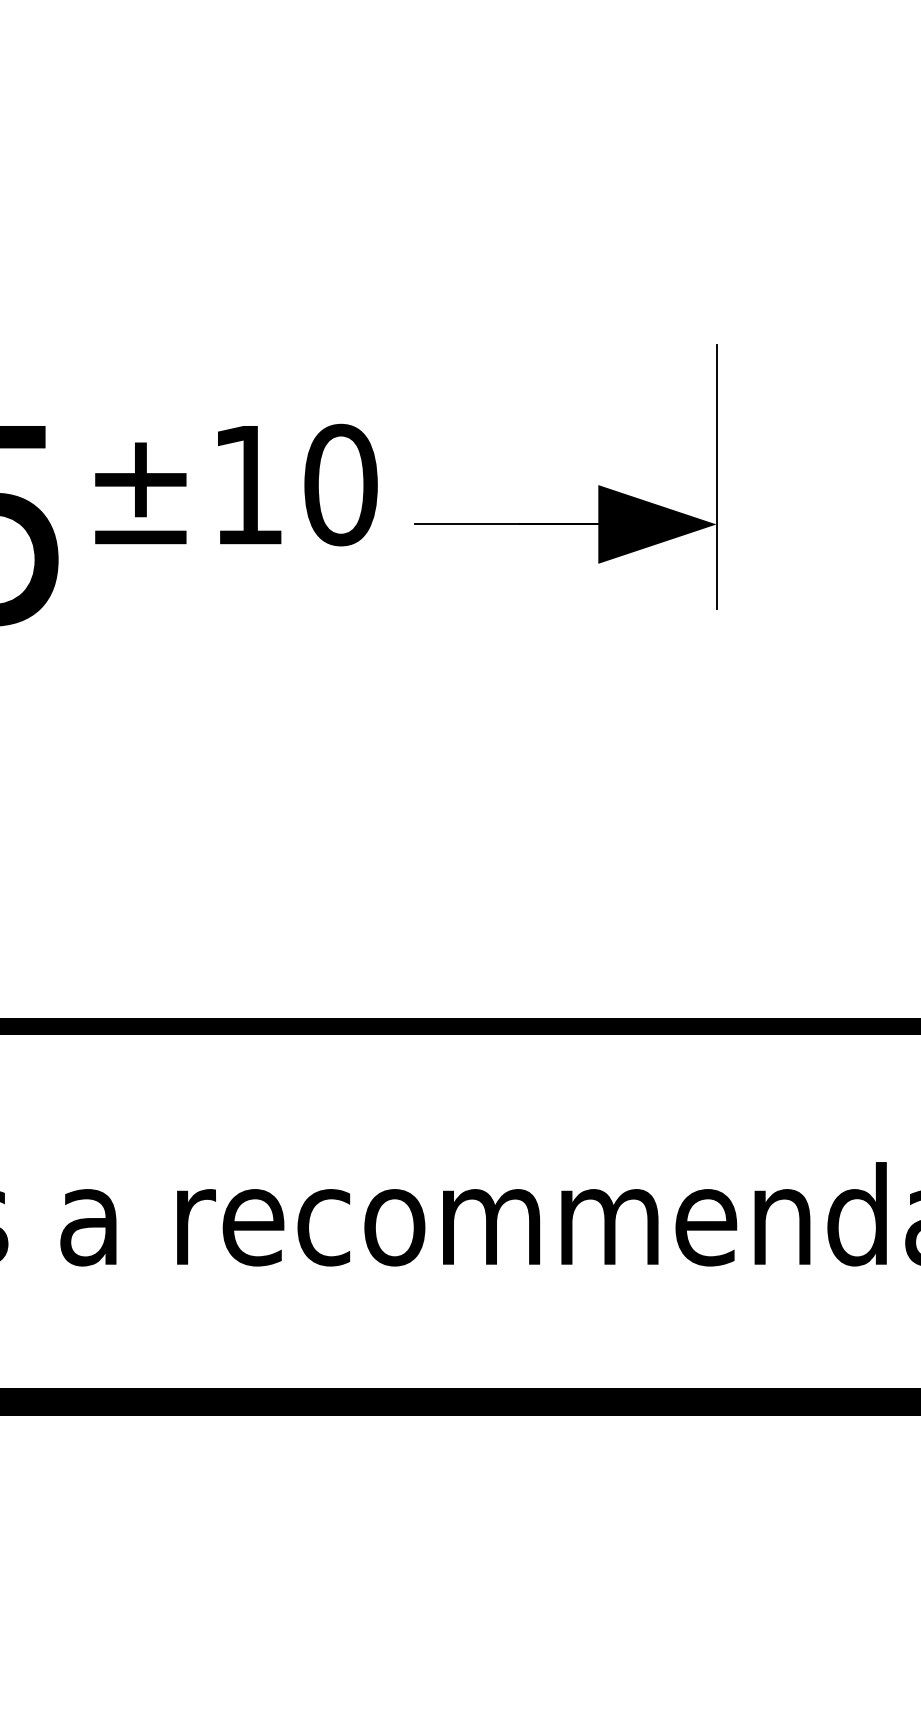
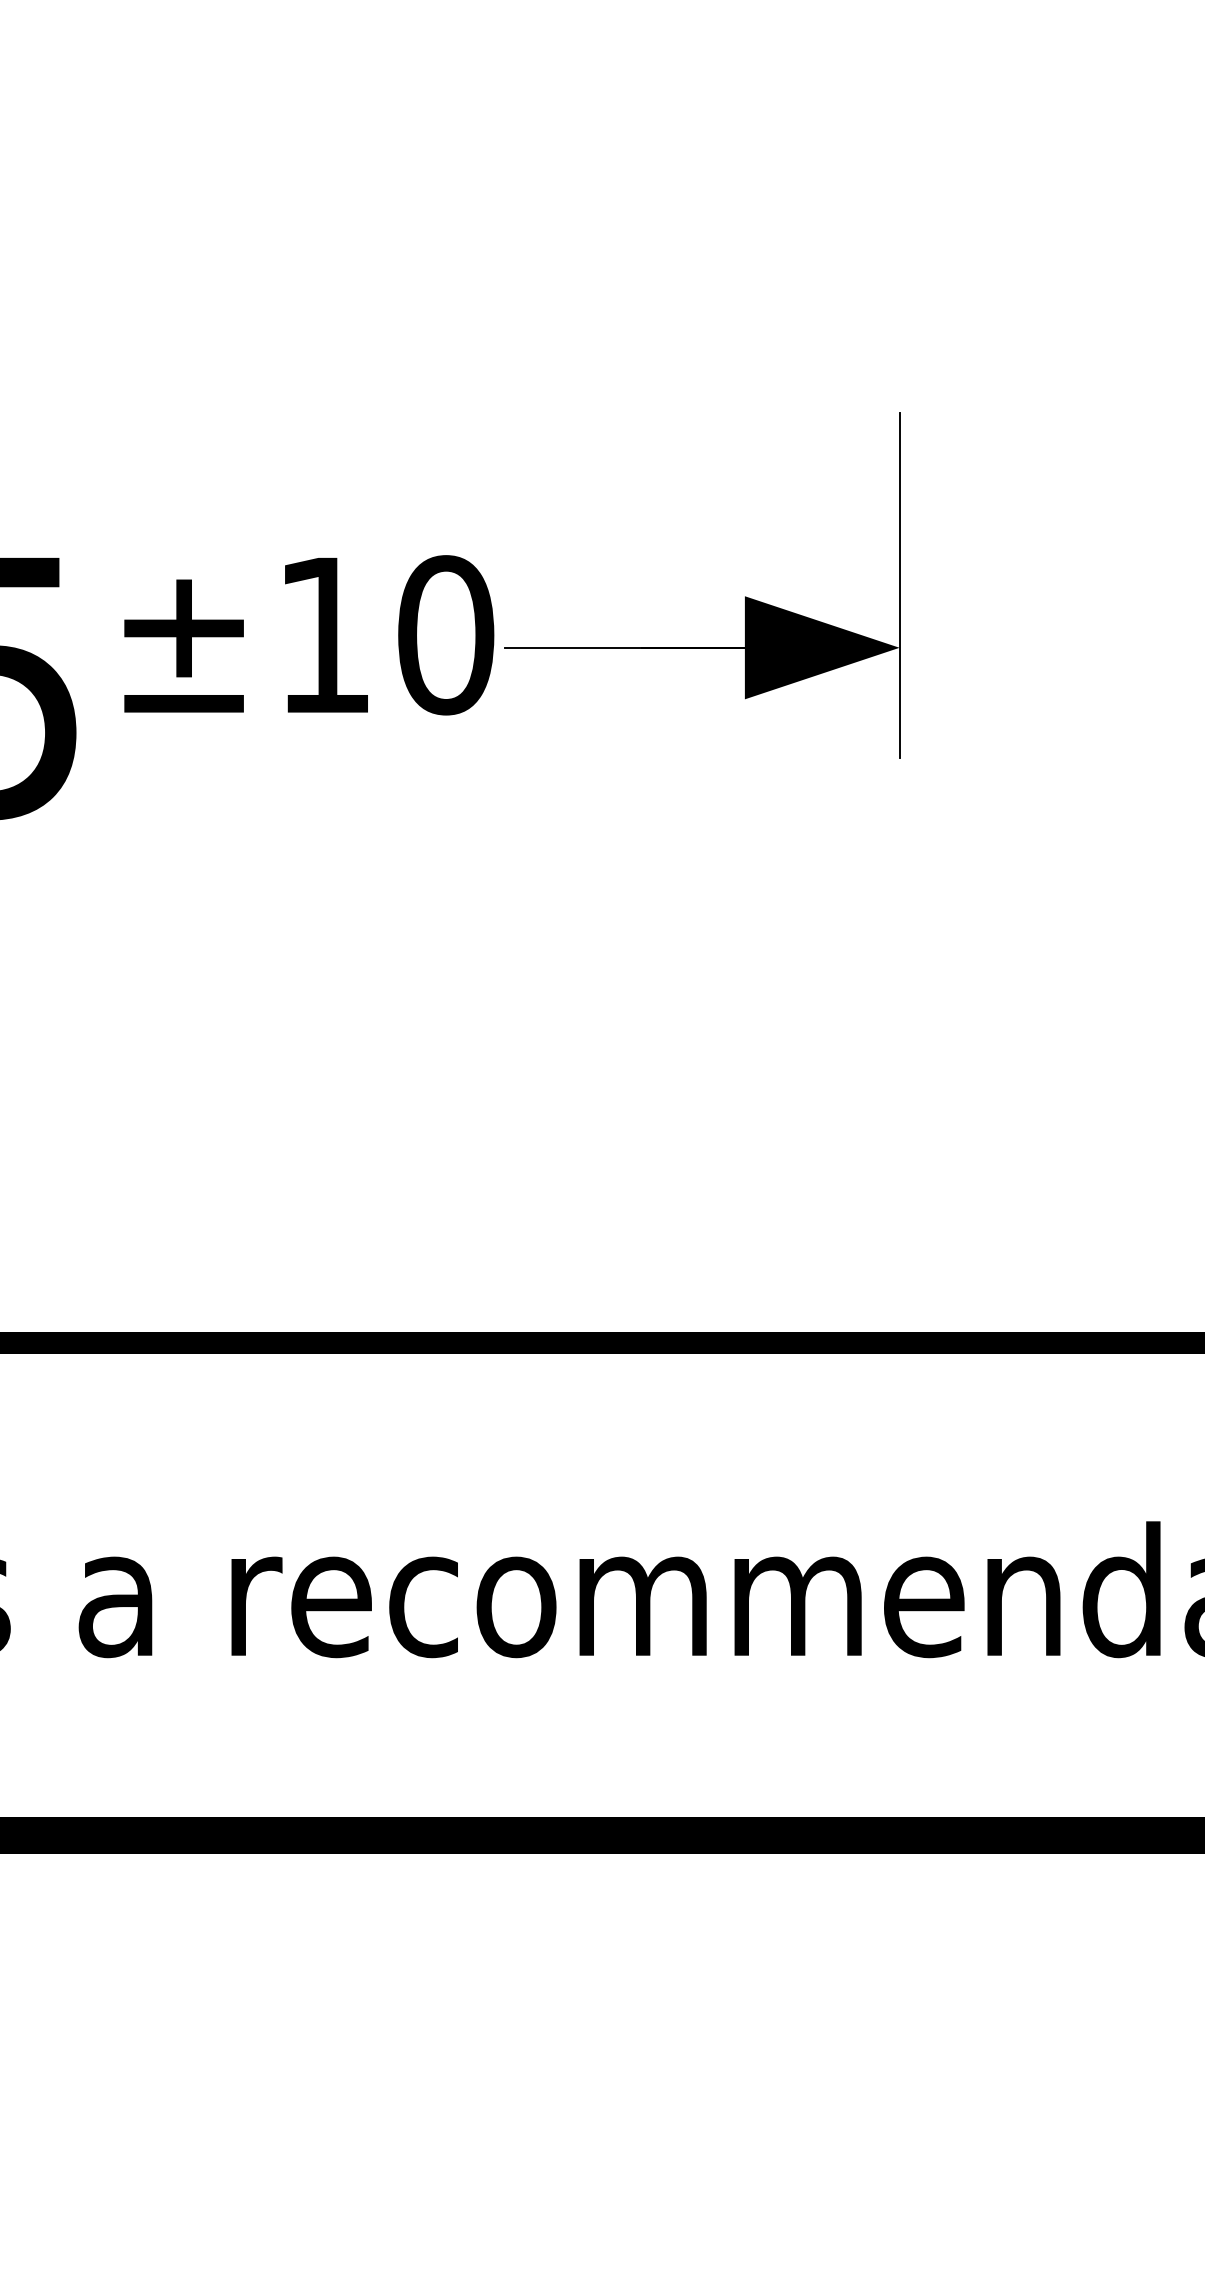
part: (598, 485) -> (745, 596), moved

